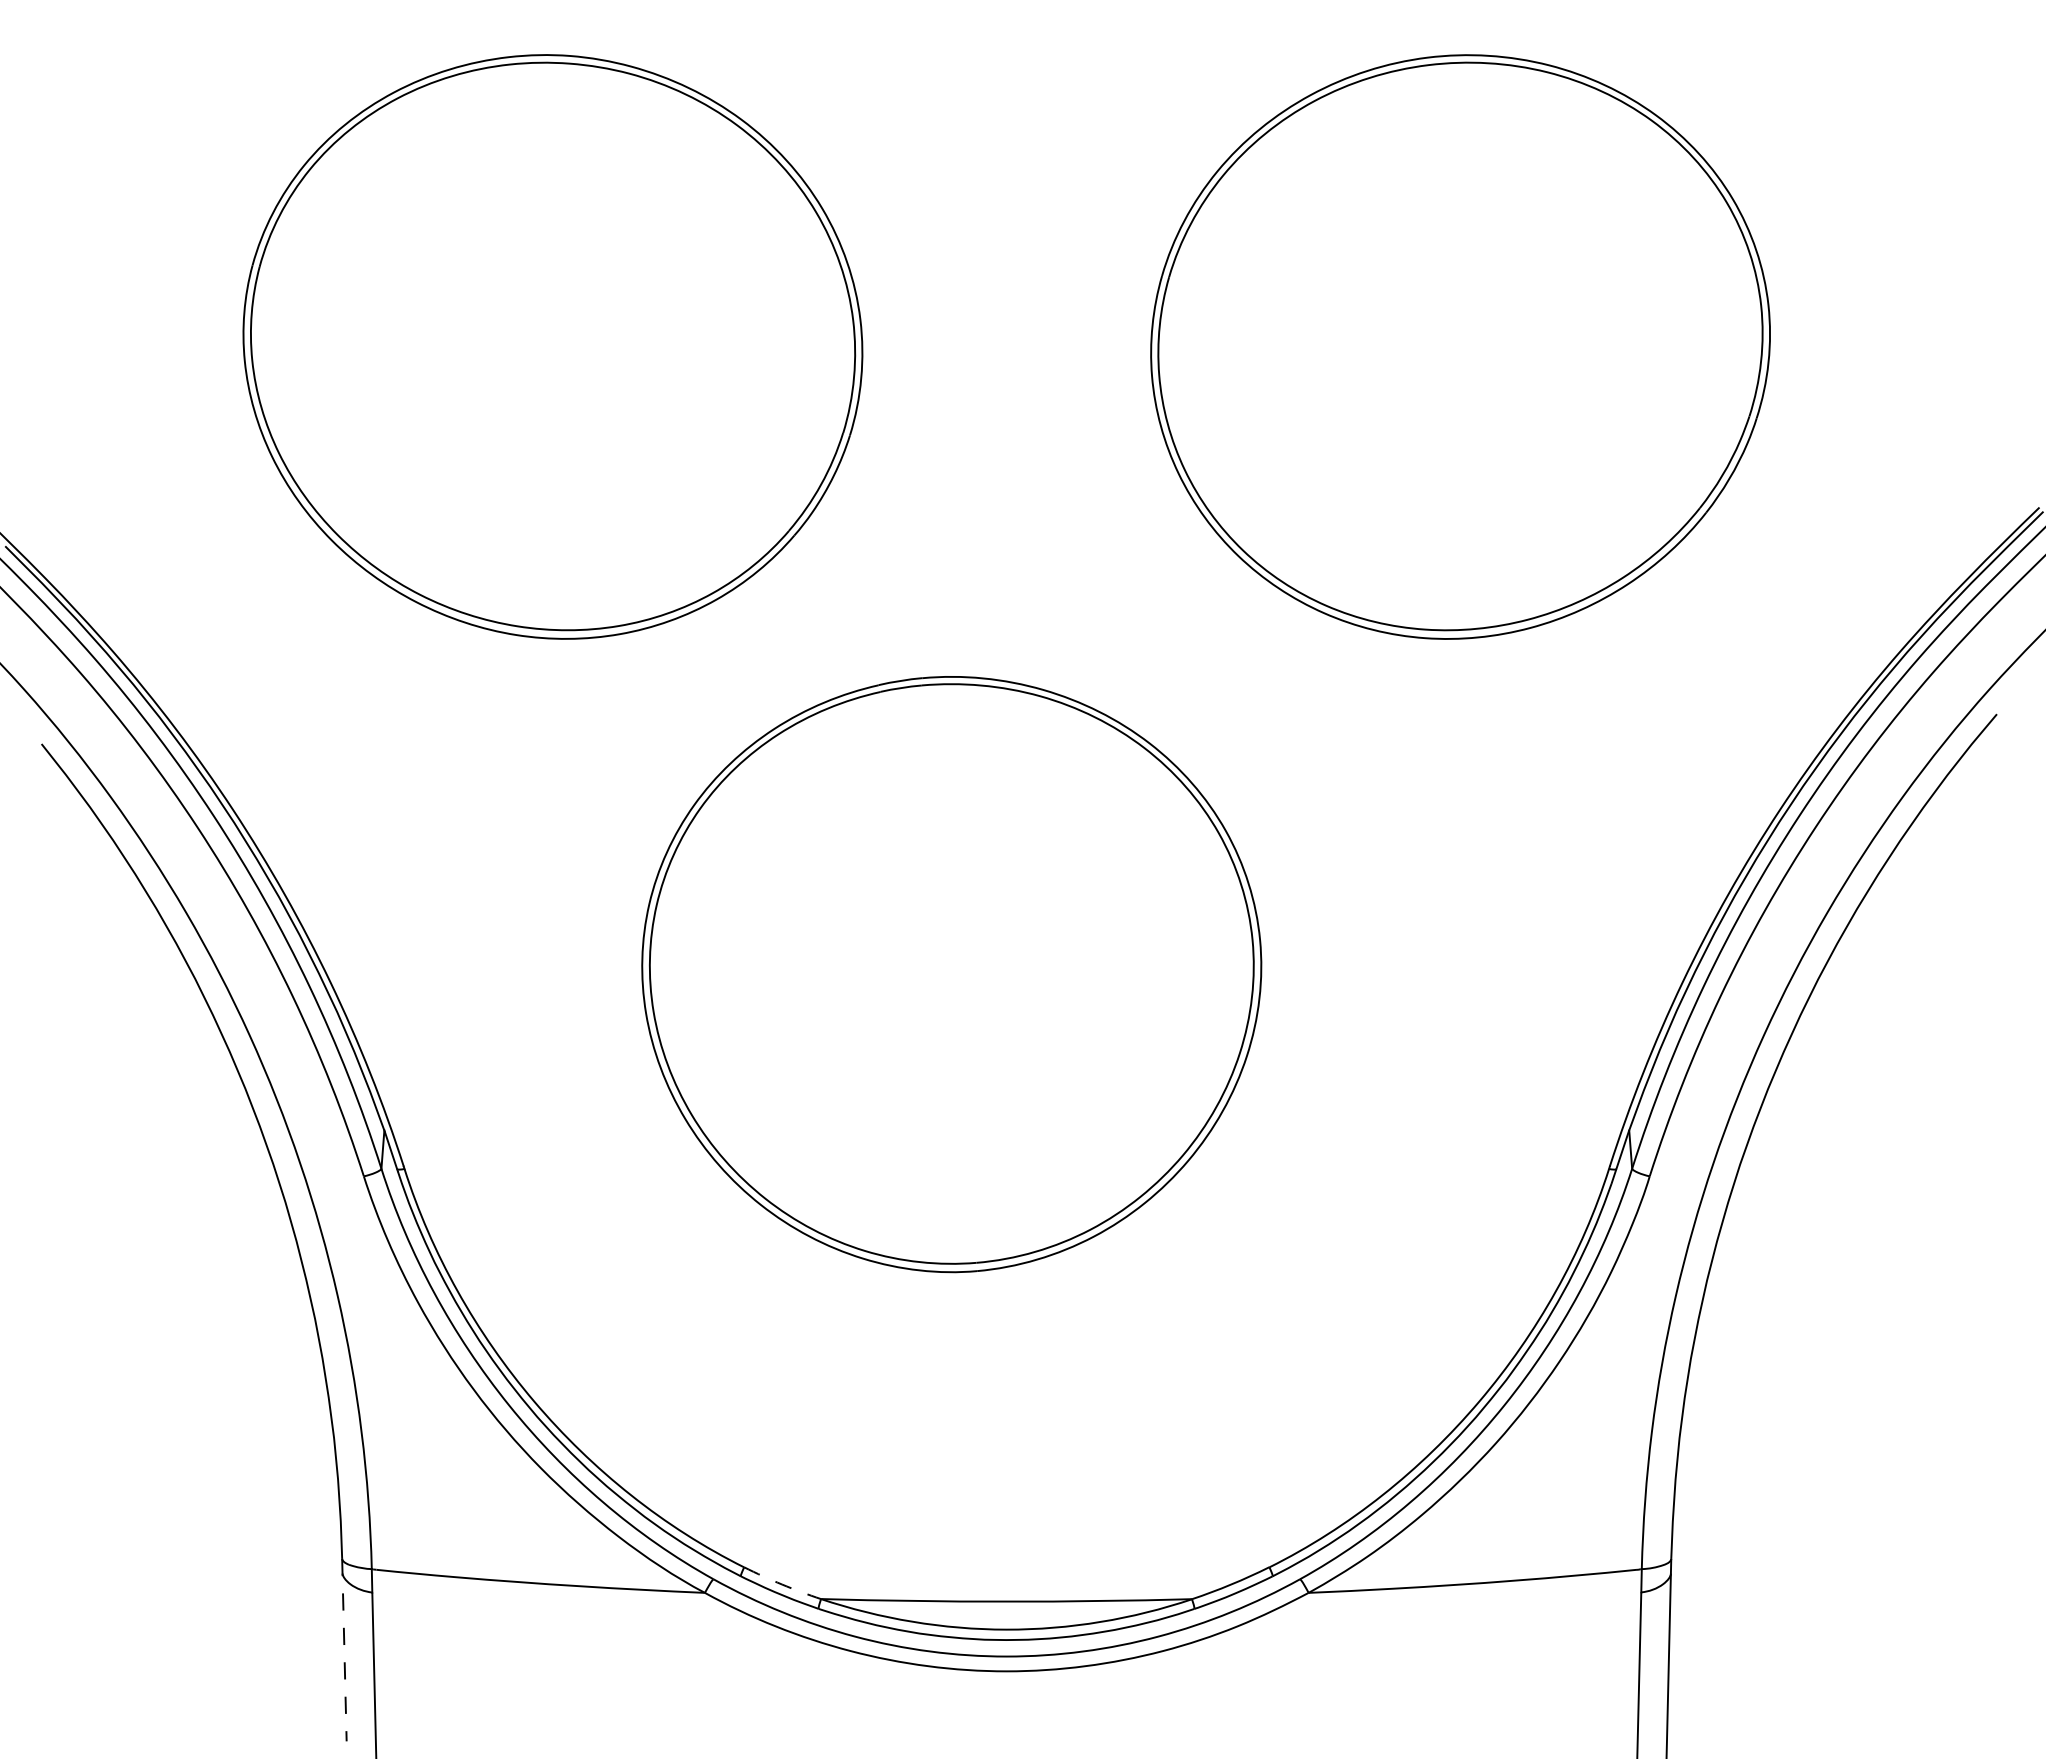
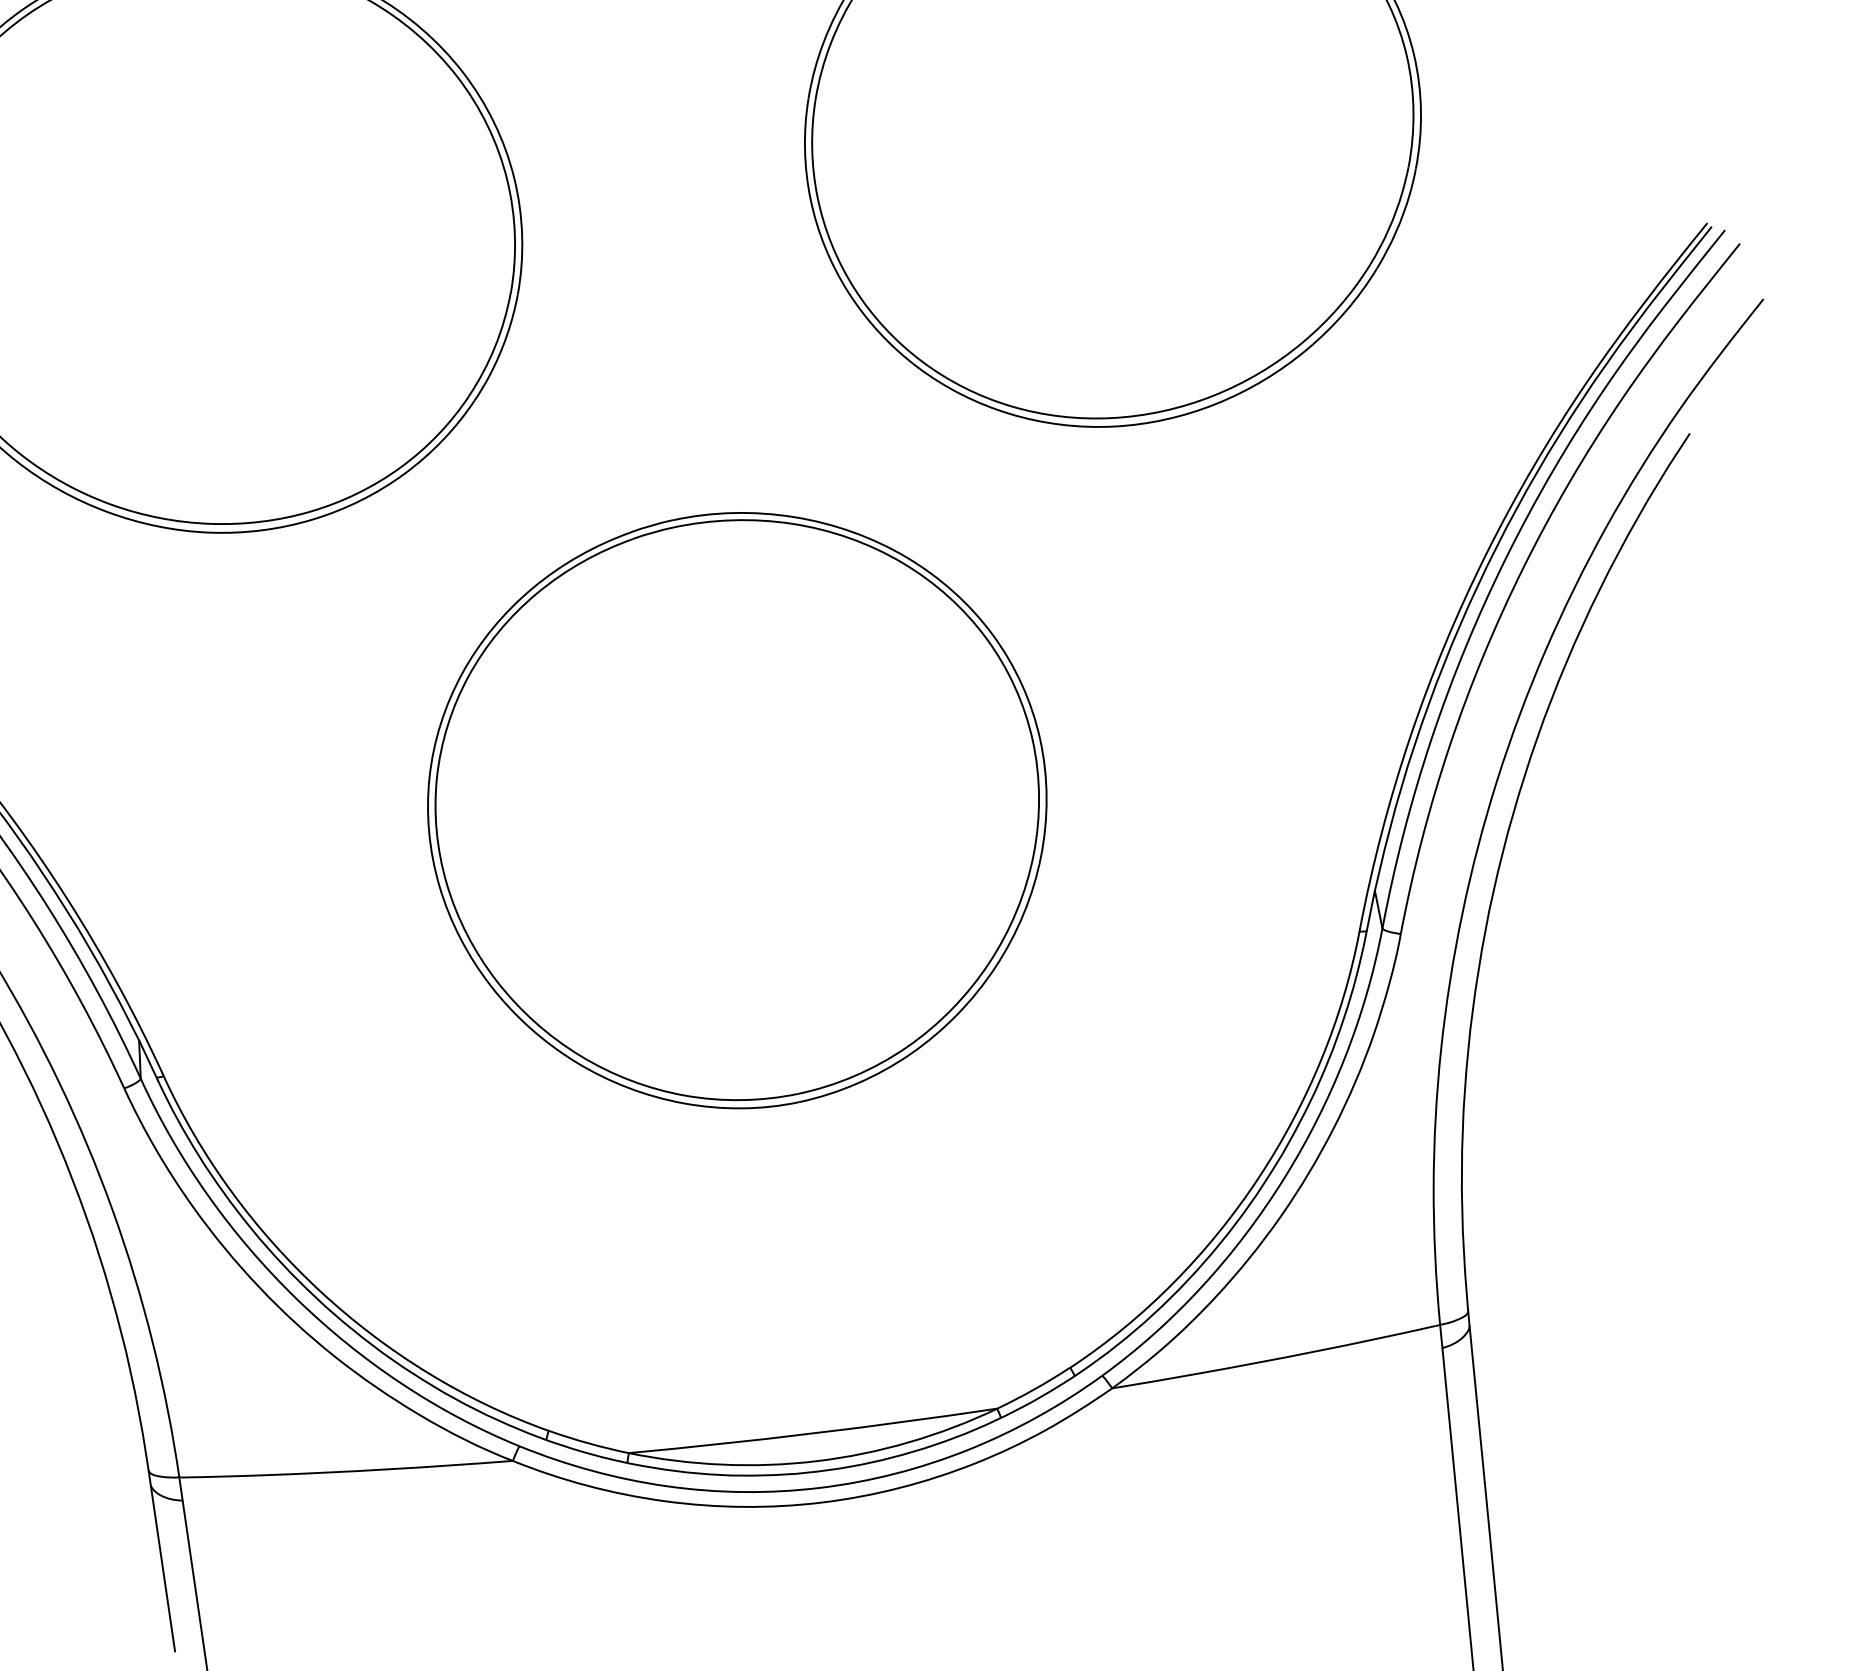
part: (951, 974) -> (737, 810), moved
arc: (782, 1584) -> (588, 1443), dashed -> solid
line: (344, 1650) -> (161, 1561), dashed -> solid

